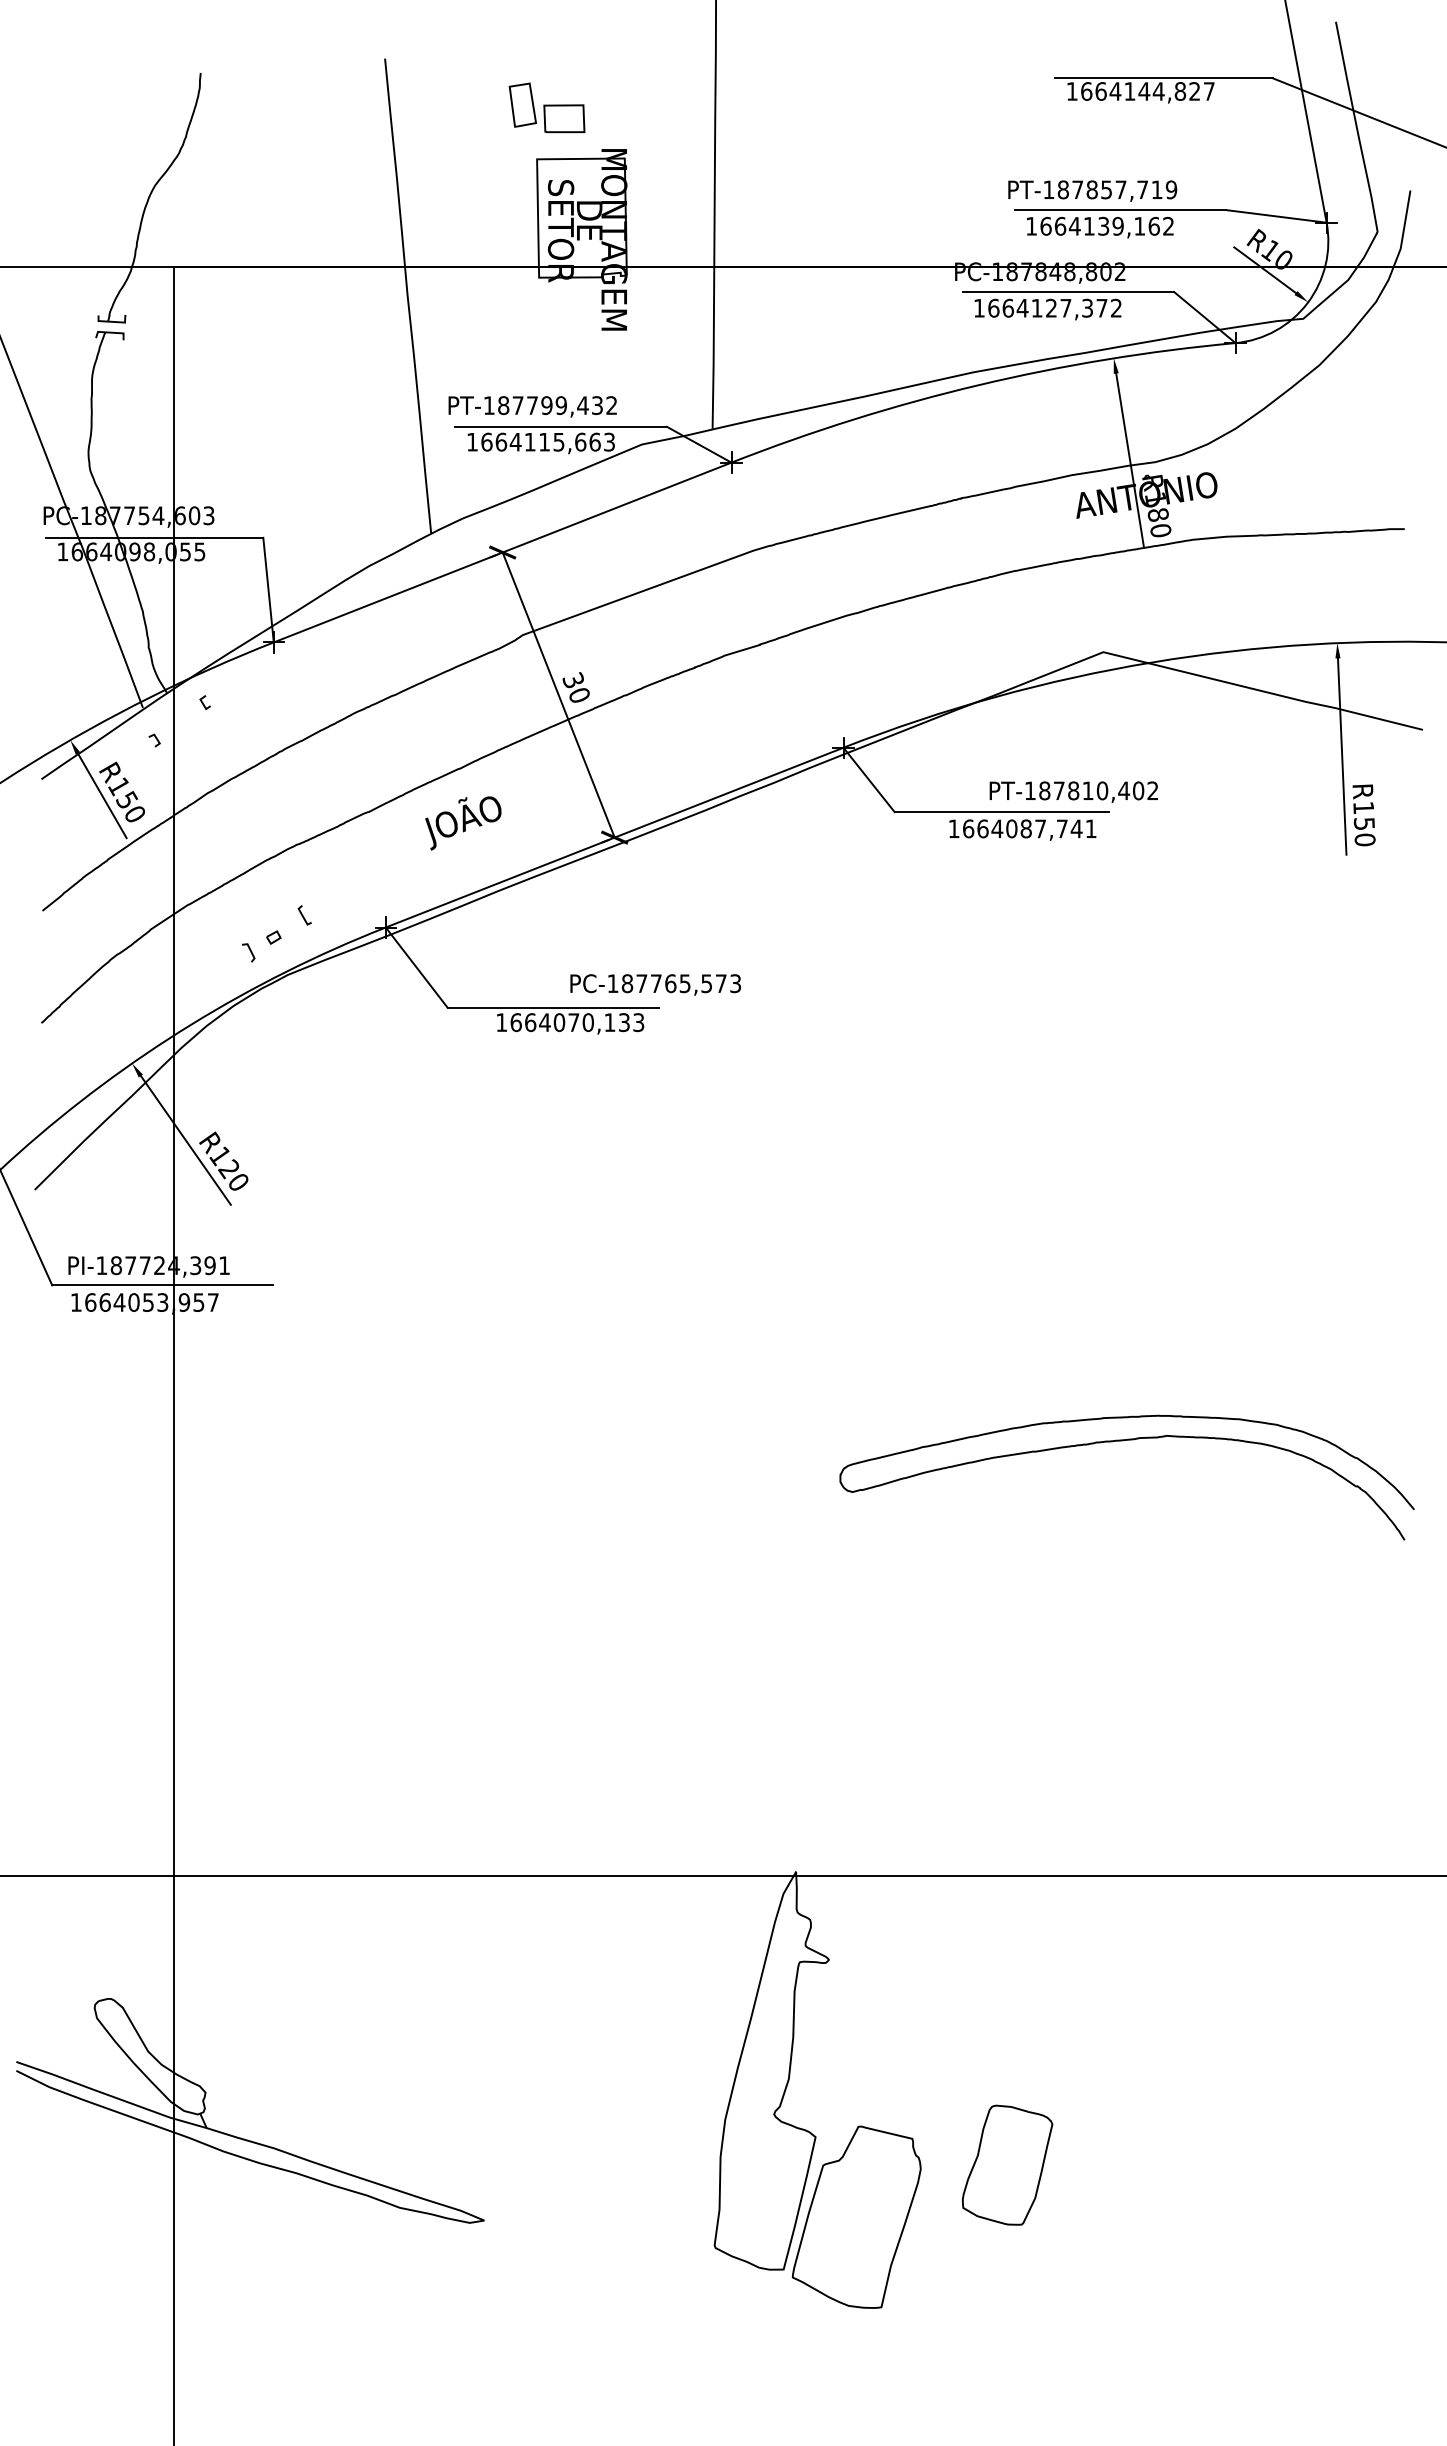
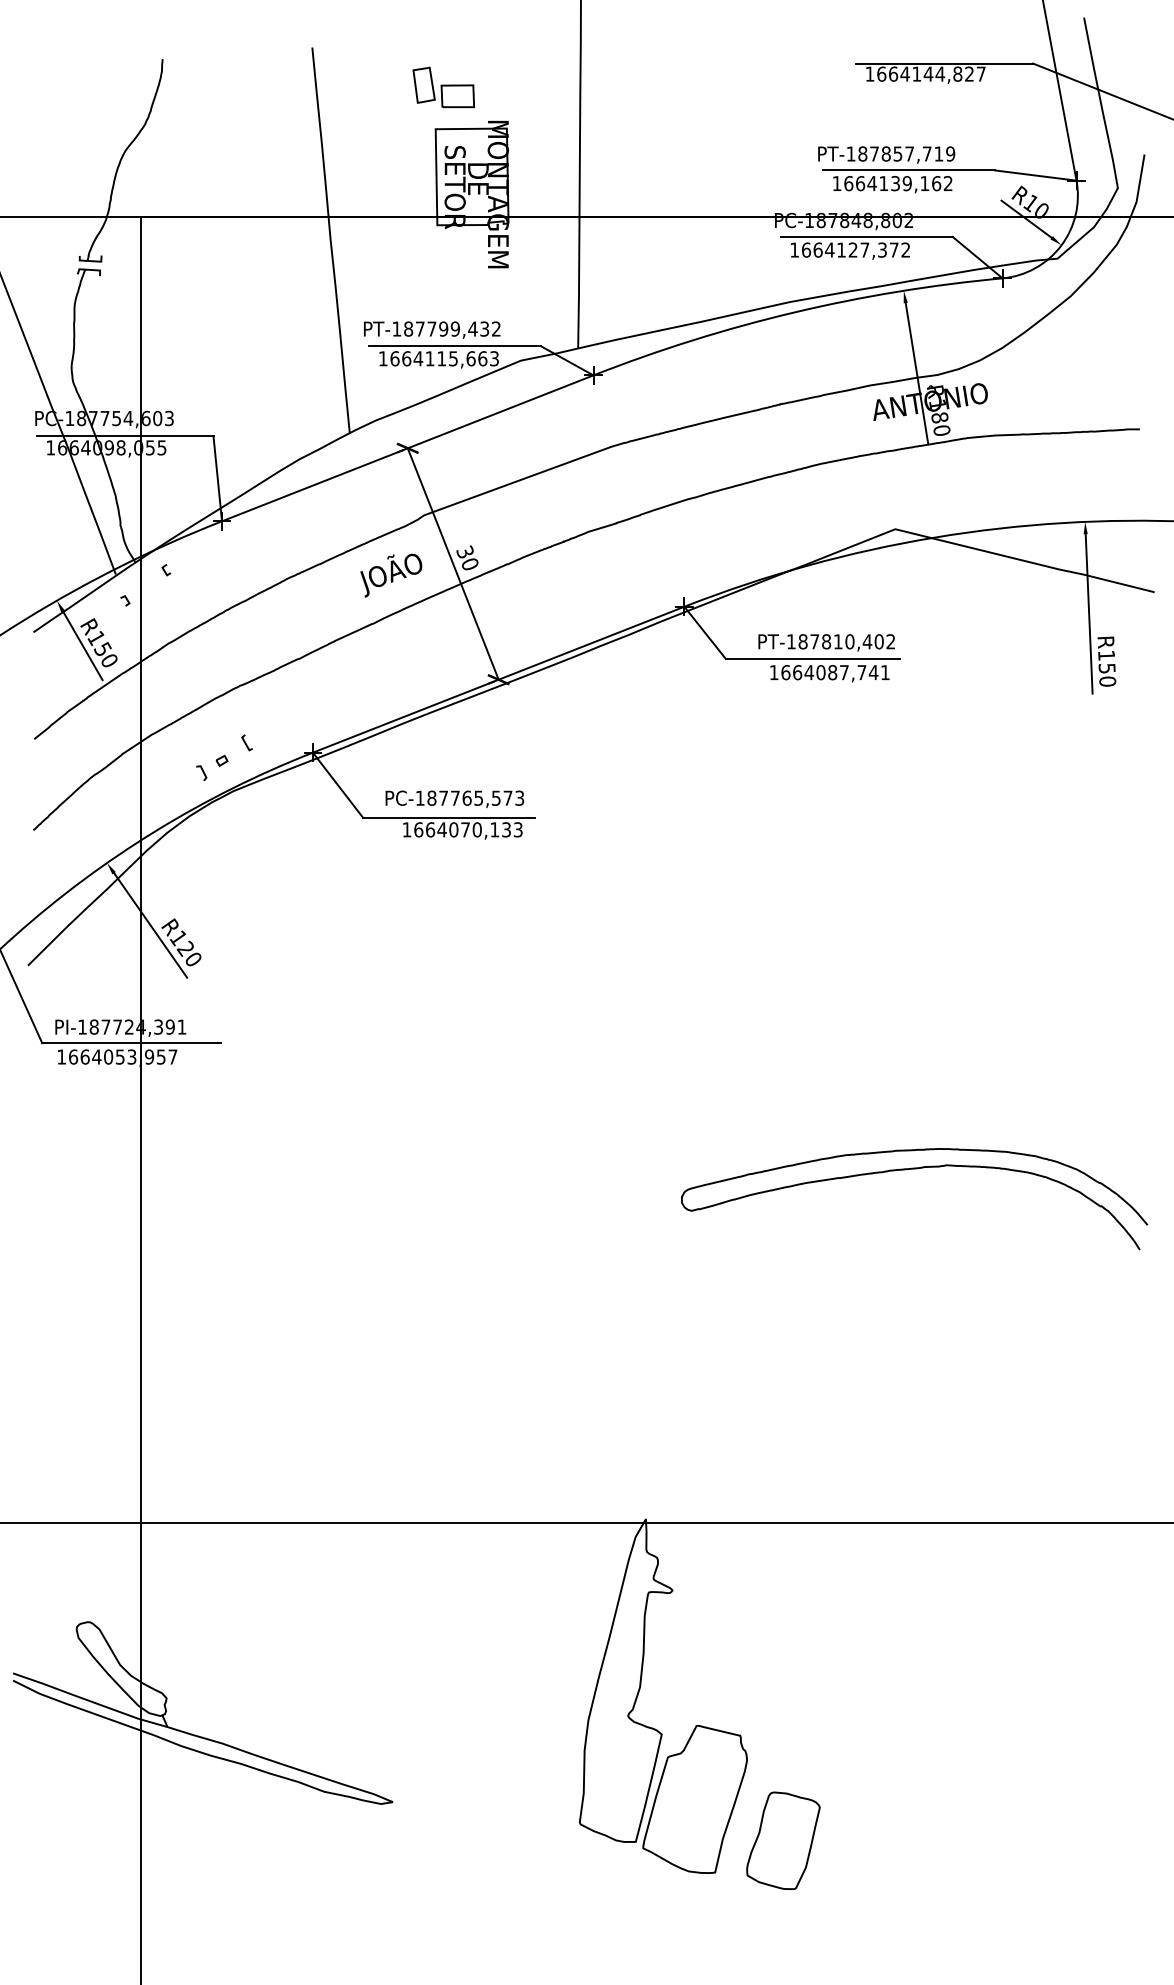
text: (1073, 791) -> (826, 642), moved
text: (463, 823) -> (391, 575), moved
text: (655, 984) -> (454, 798), moved
part: (1007, 2164) -> (783, 1840), moved

